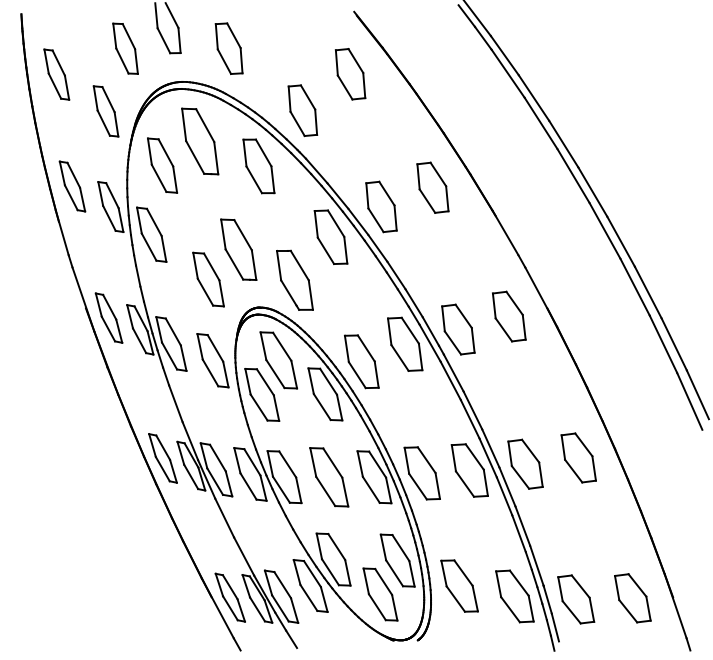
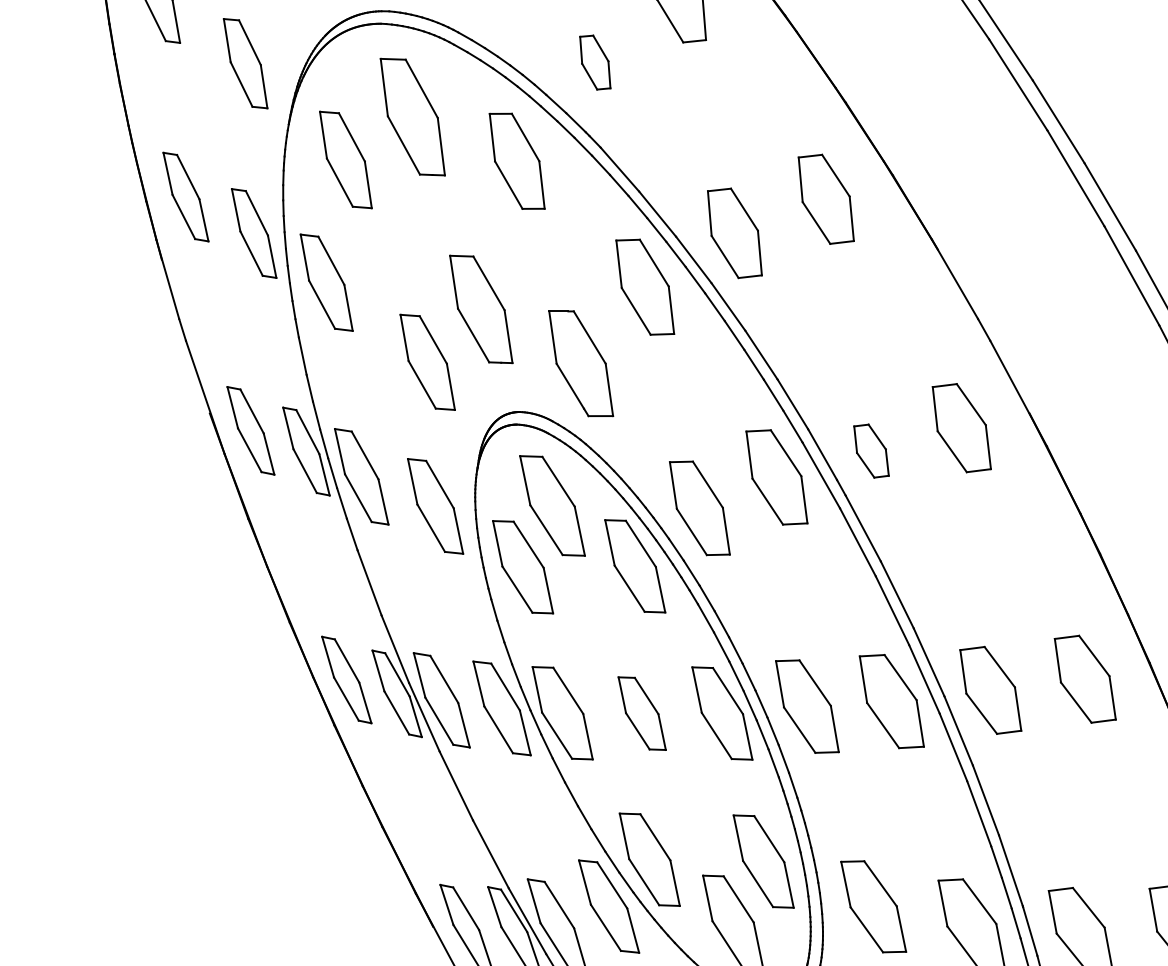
part: (302, 110) -> (594, 62), size x0.6
part: (458, 329) -> (871, 451), size x0.6
part: (329, 477) -> (642, 713), size x0.7

